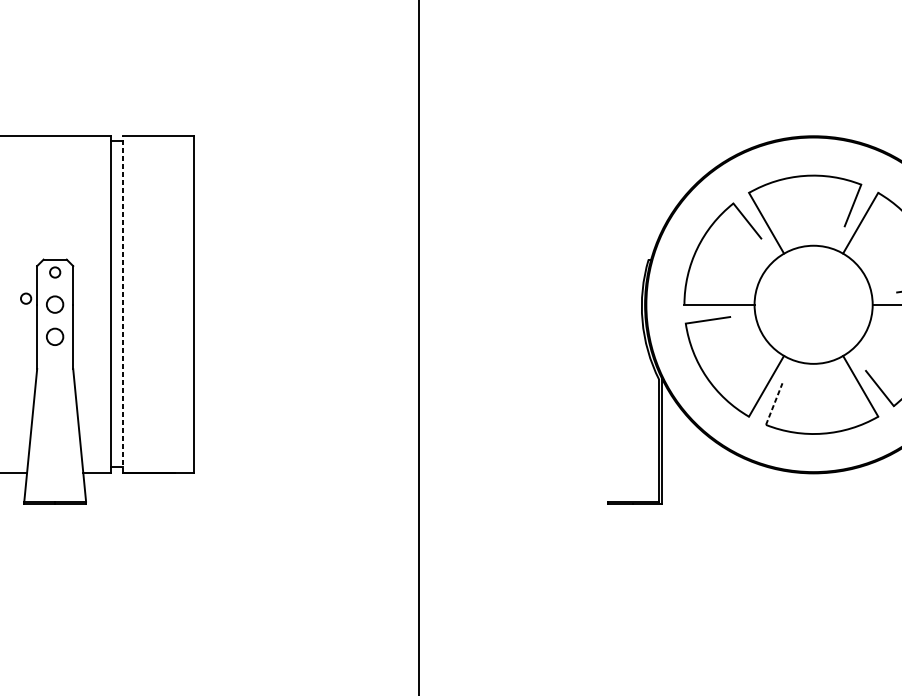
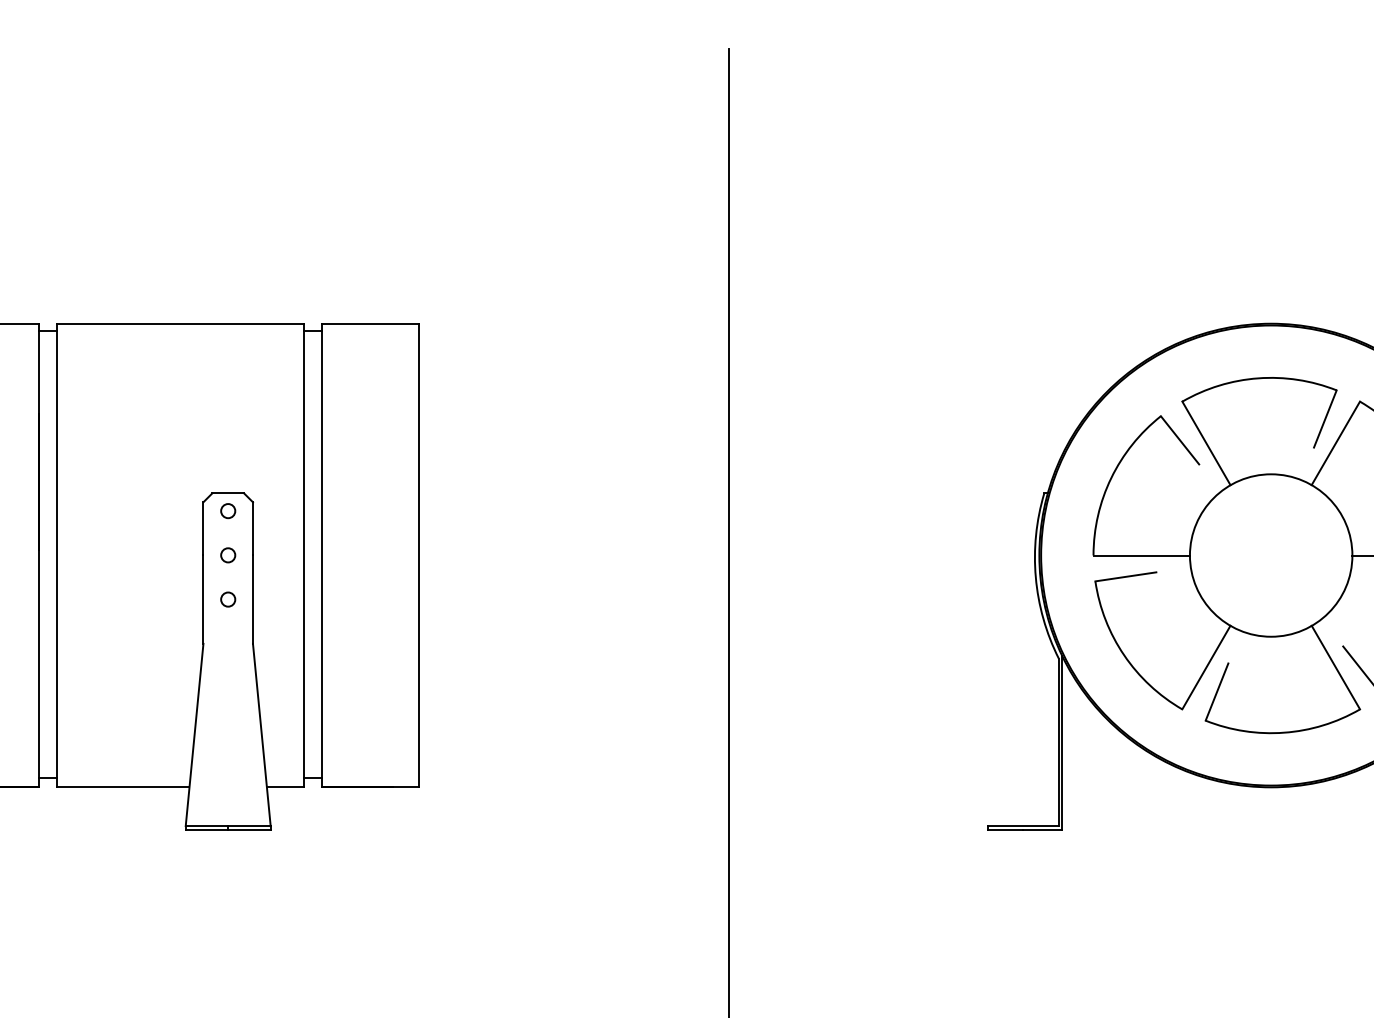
circle: (26, 298) -> (188, 547), removed
circle: (55, 304) -> (228, 555), size x0.62
line: (123, 304) -> (322, 555), dashed -> solid
circle: (55, 336) -> (228, 599), size x0.62
line: (774, 404) -> (1217, 692), dashed -> solid

